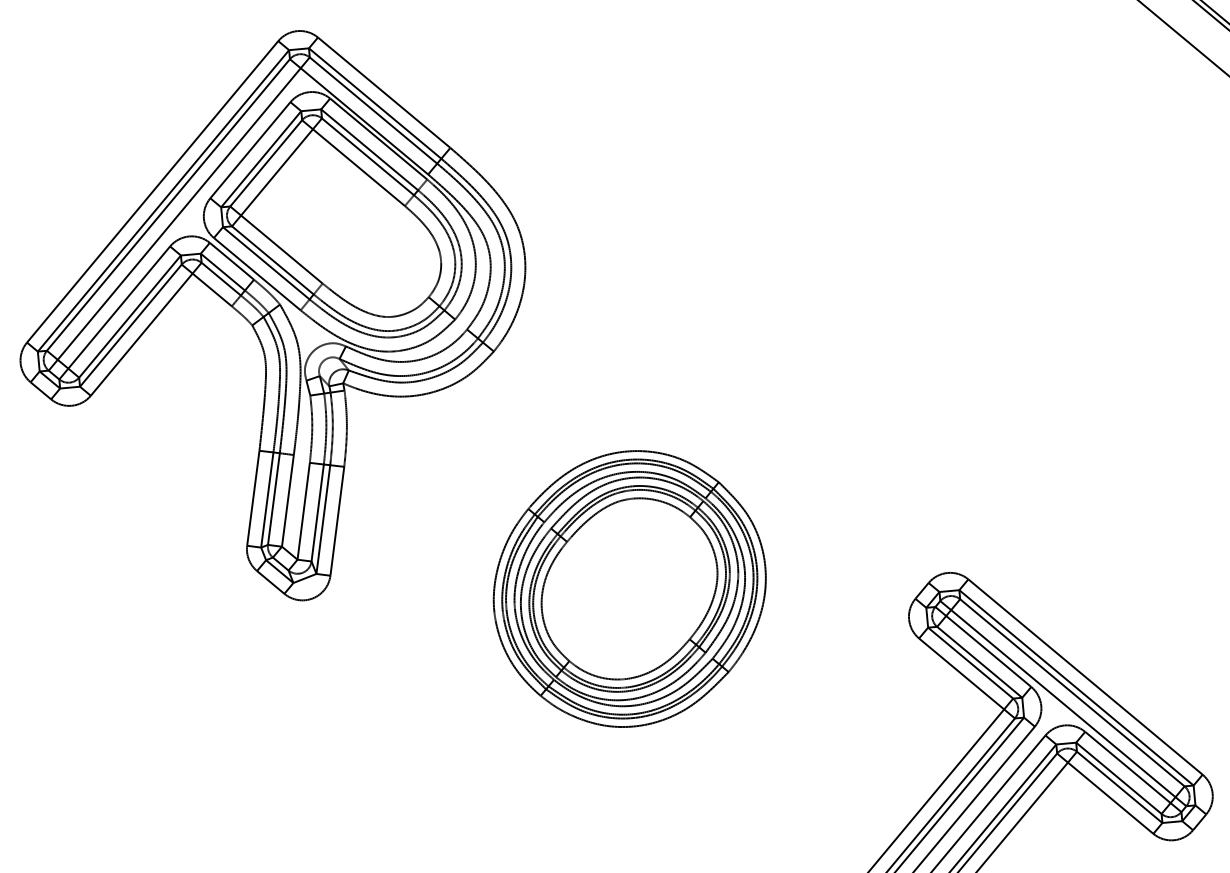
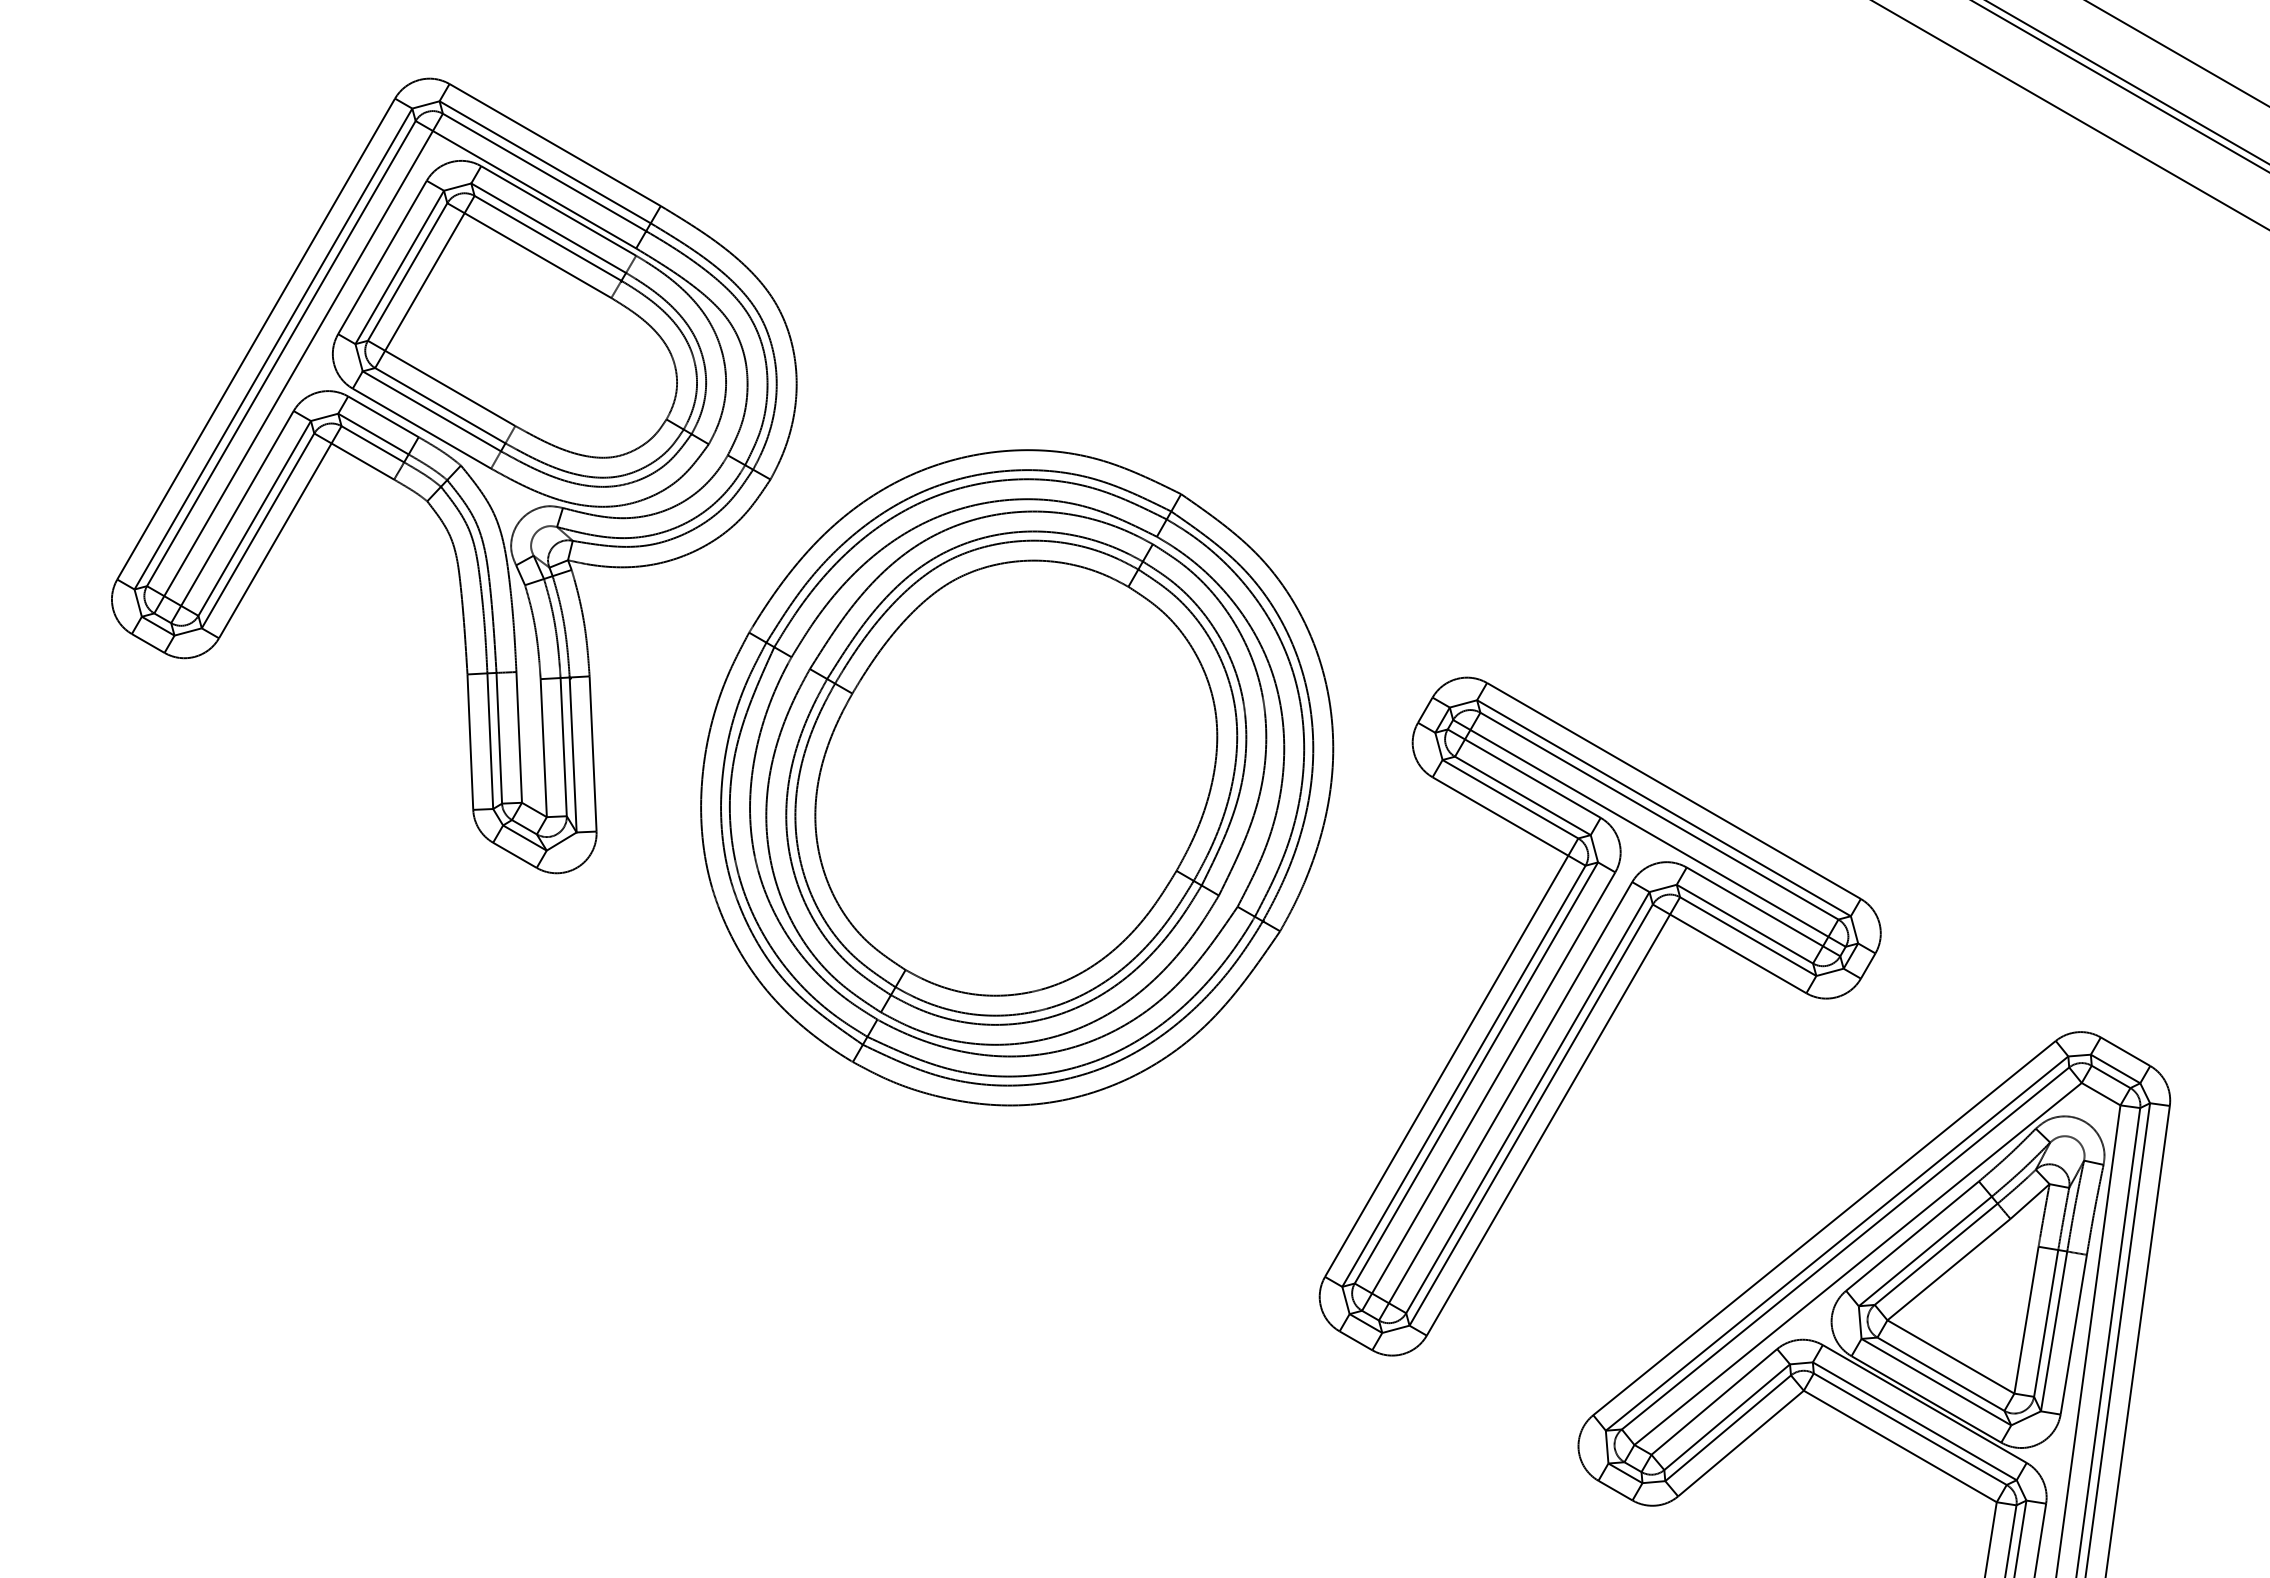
part: (630, 588) -> (1017, 777), size x1.67

